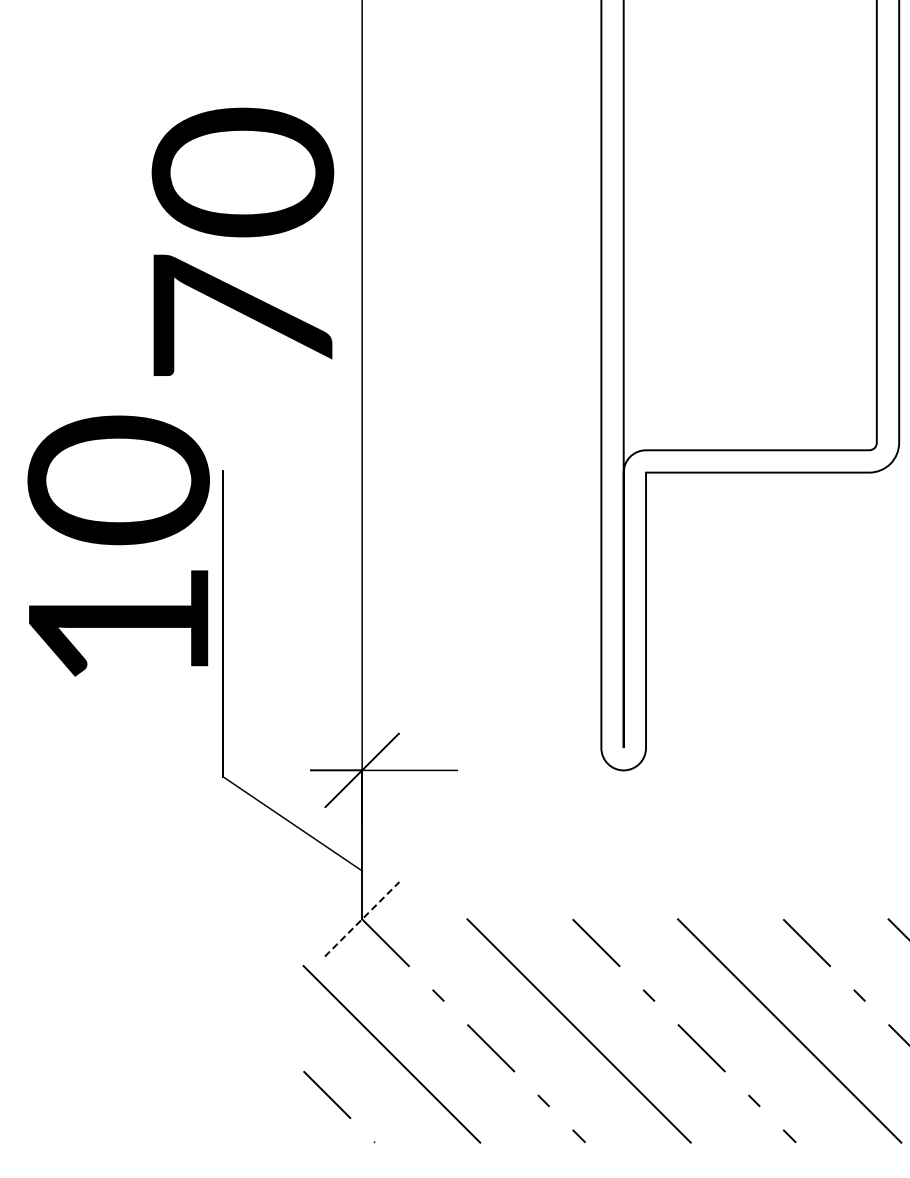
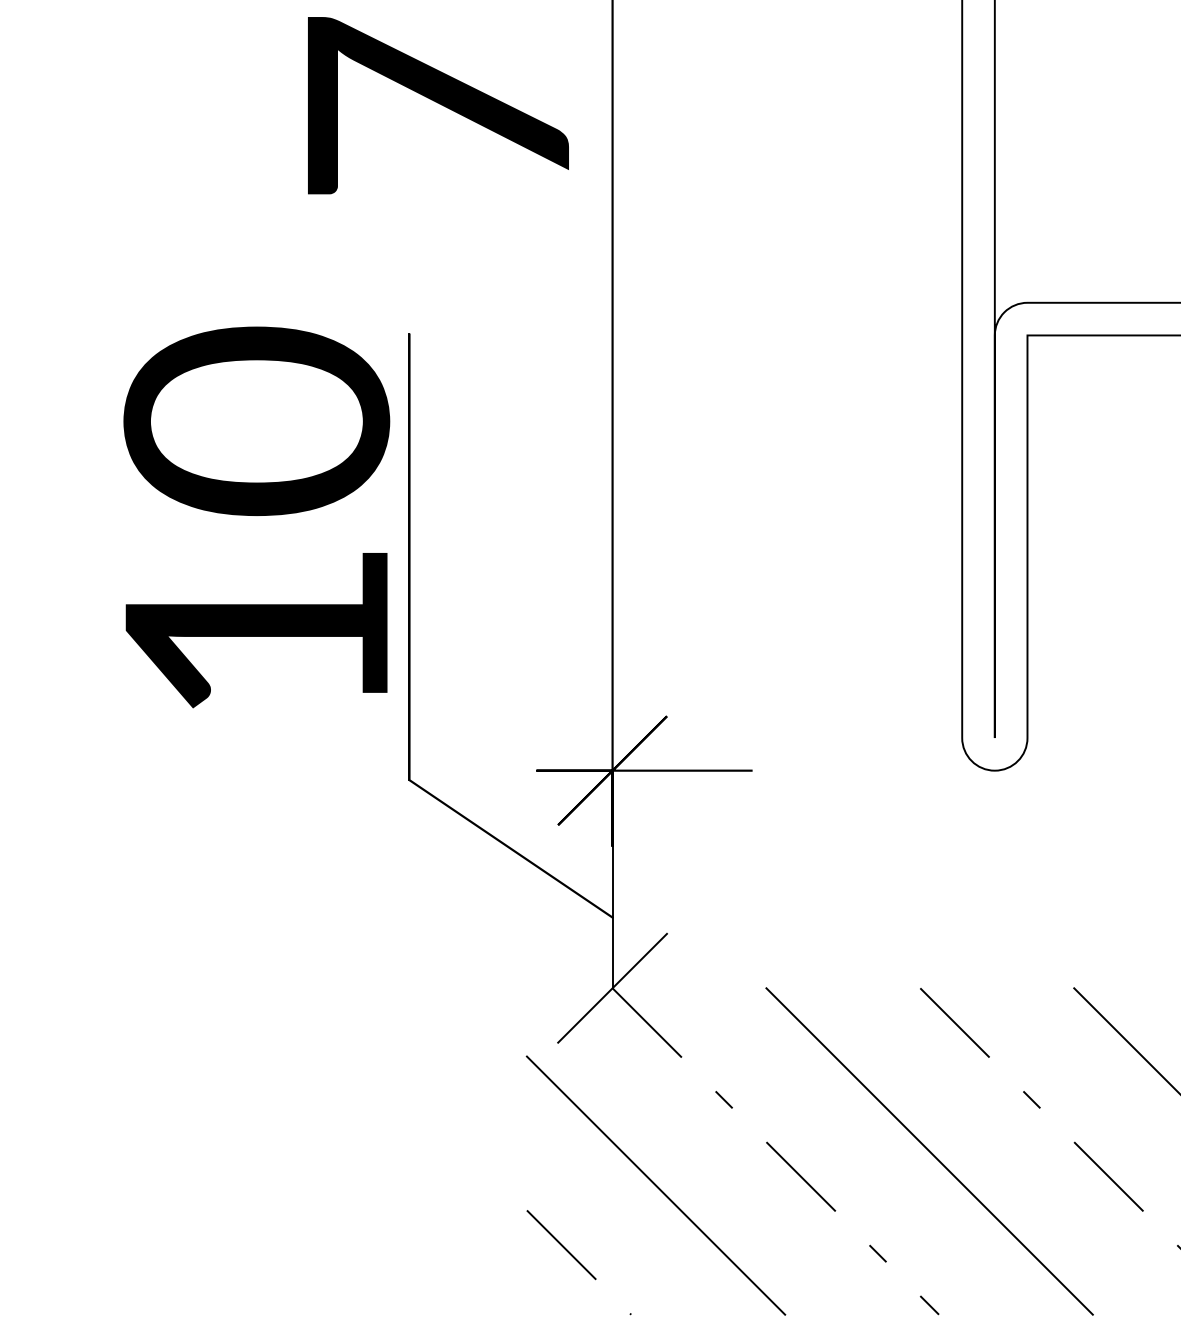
text: (118, 545) -> (256, 516), moved
line: (362, 919) -> (613, 988), dashed -> solid

